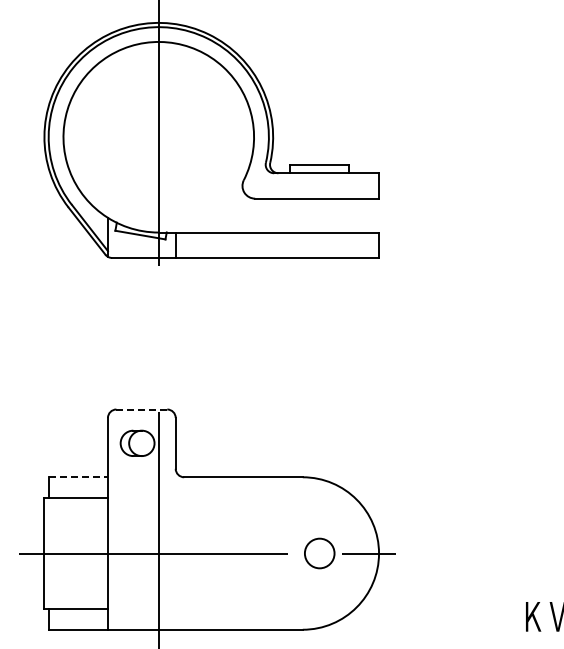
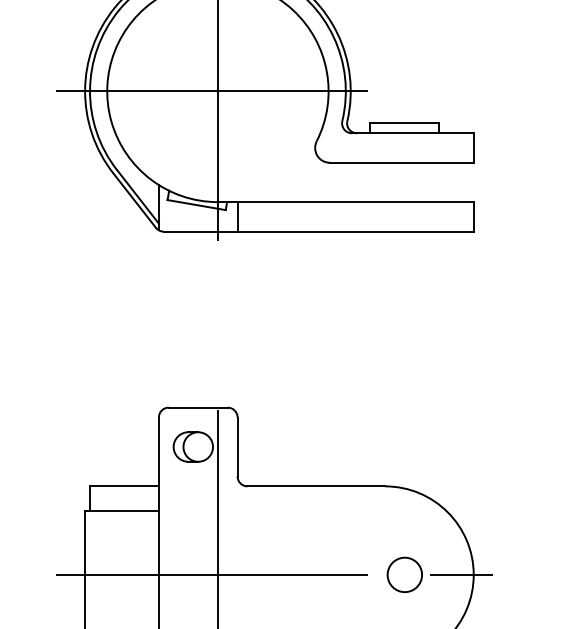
line: (158, 137) -> (217, 91), added
line: (141, 409) -> (197, 407), dashed -> solid
line: (78, 477) -> (124, 486), dashed -> solid

